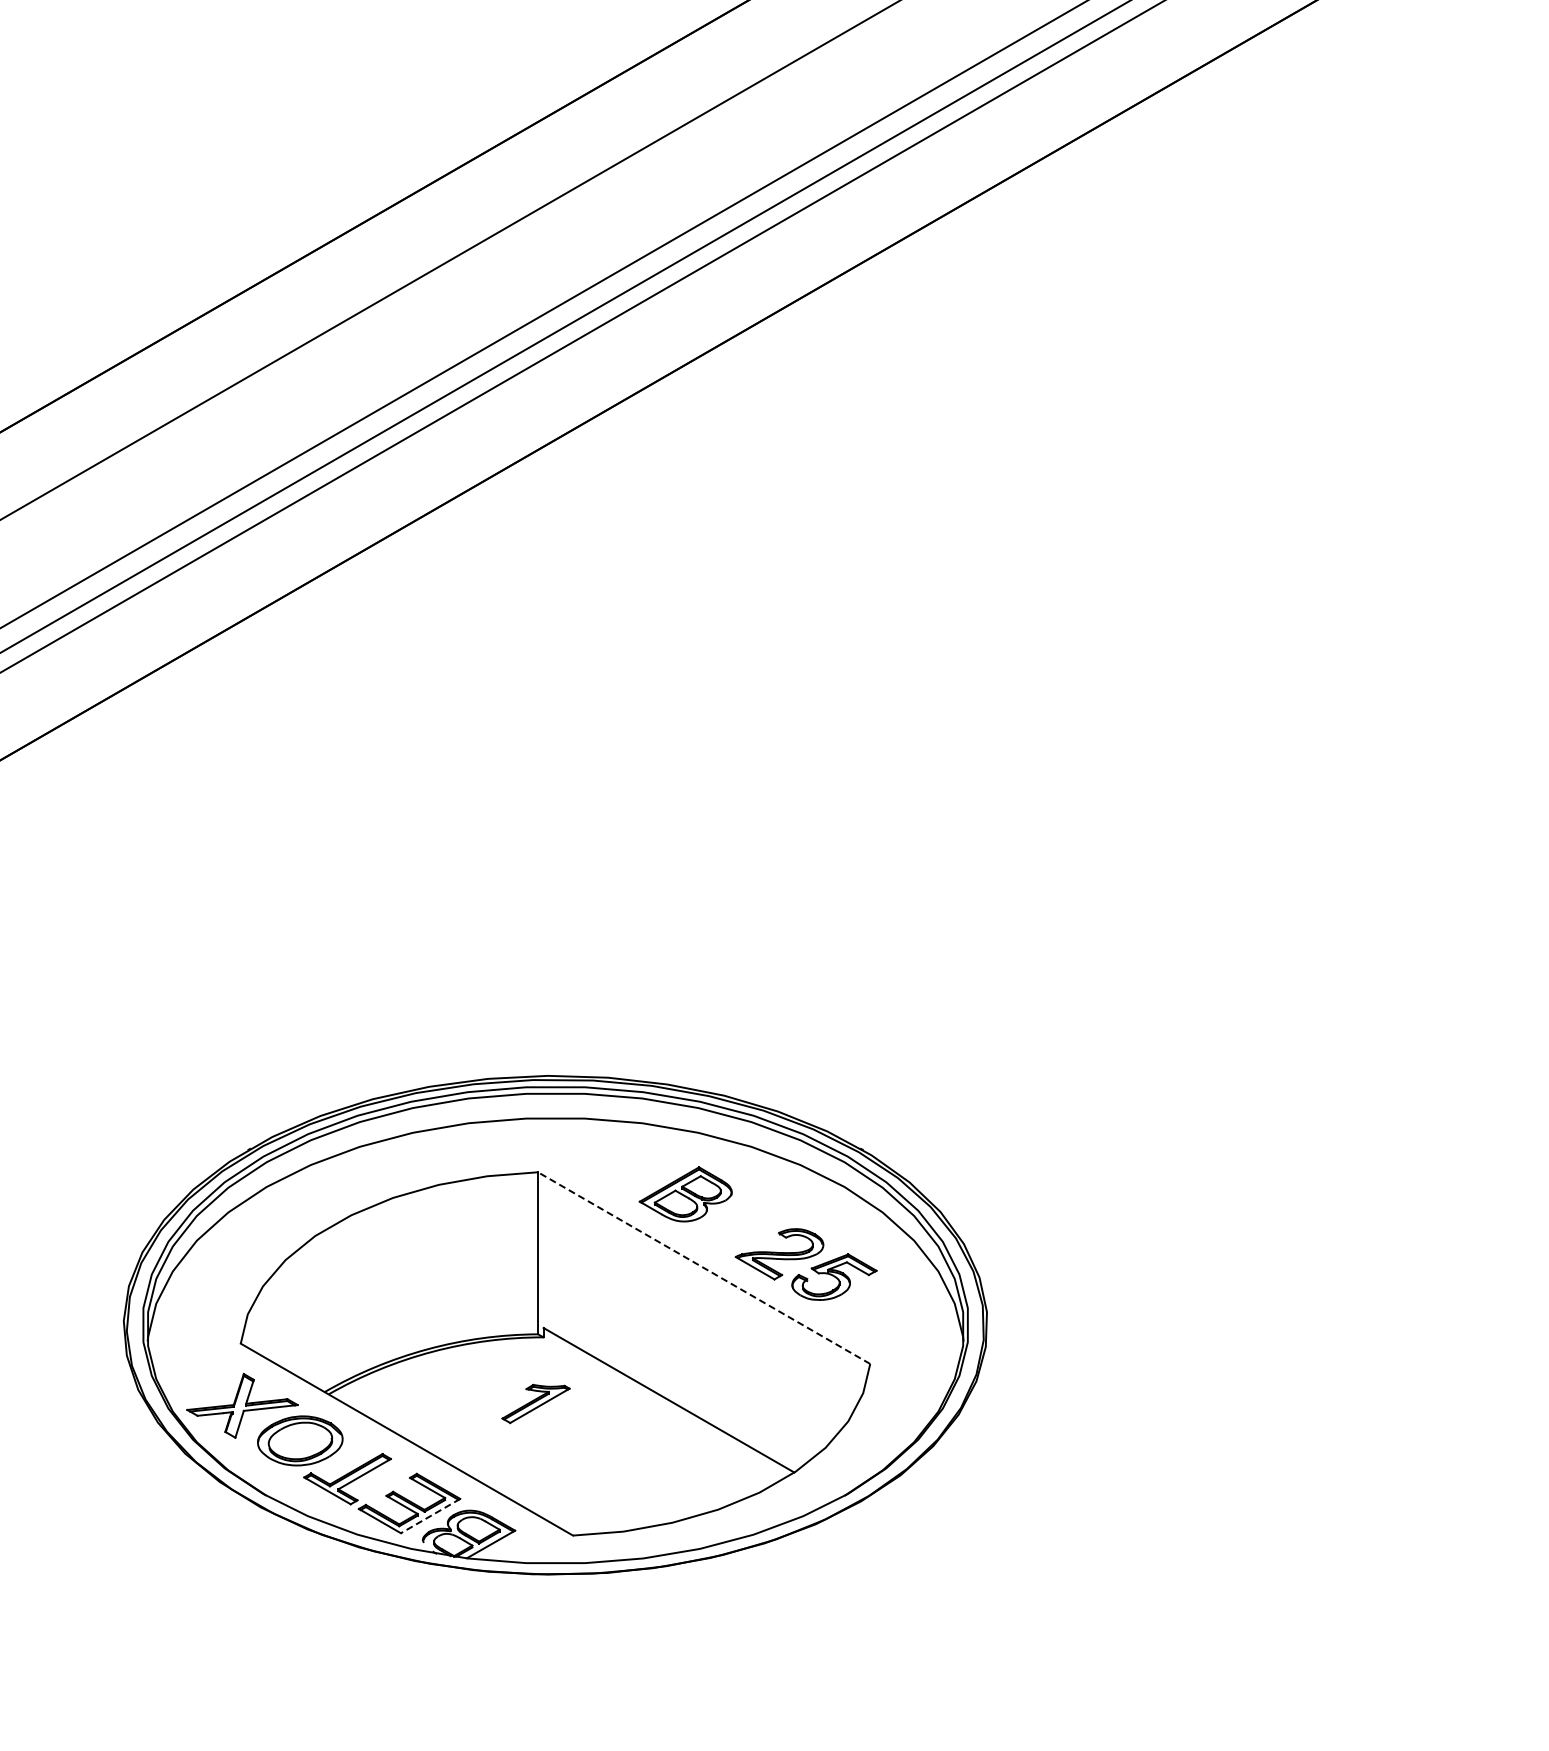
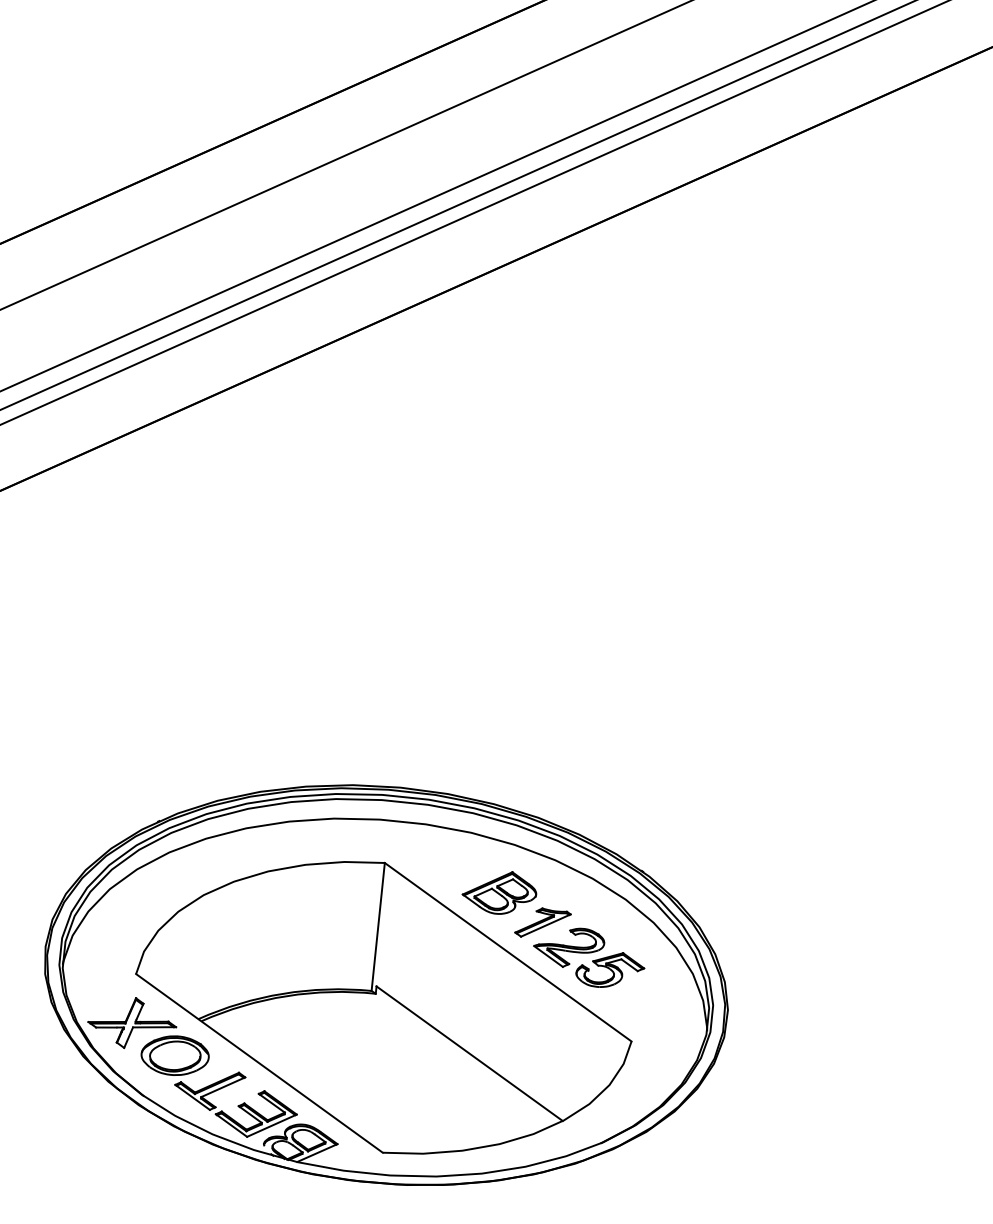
line: (704, 1268) -> (508, 952), dashed -> solid
part: (535, 1403) -> (542, 923), moved
line: (430, 1516) -> (271, 1126), dashed -> solid

